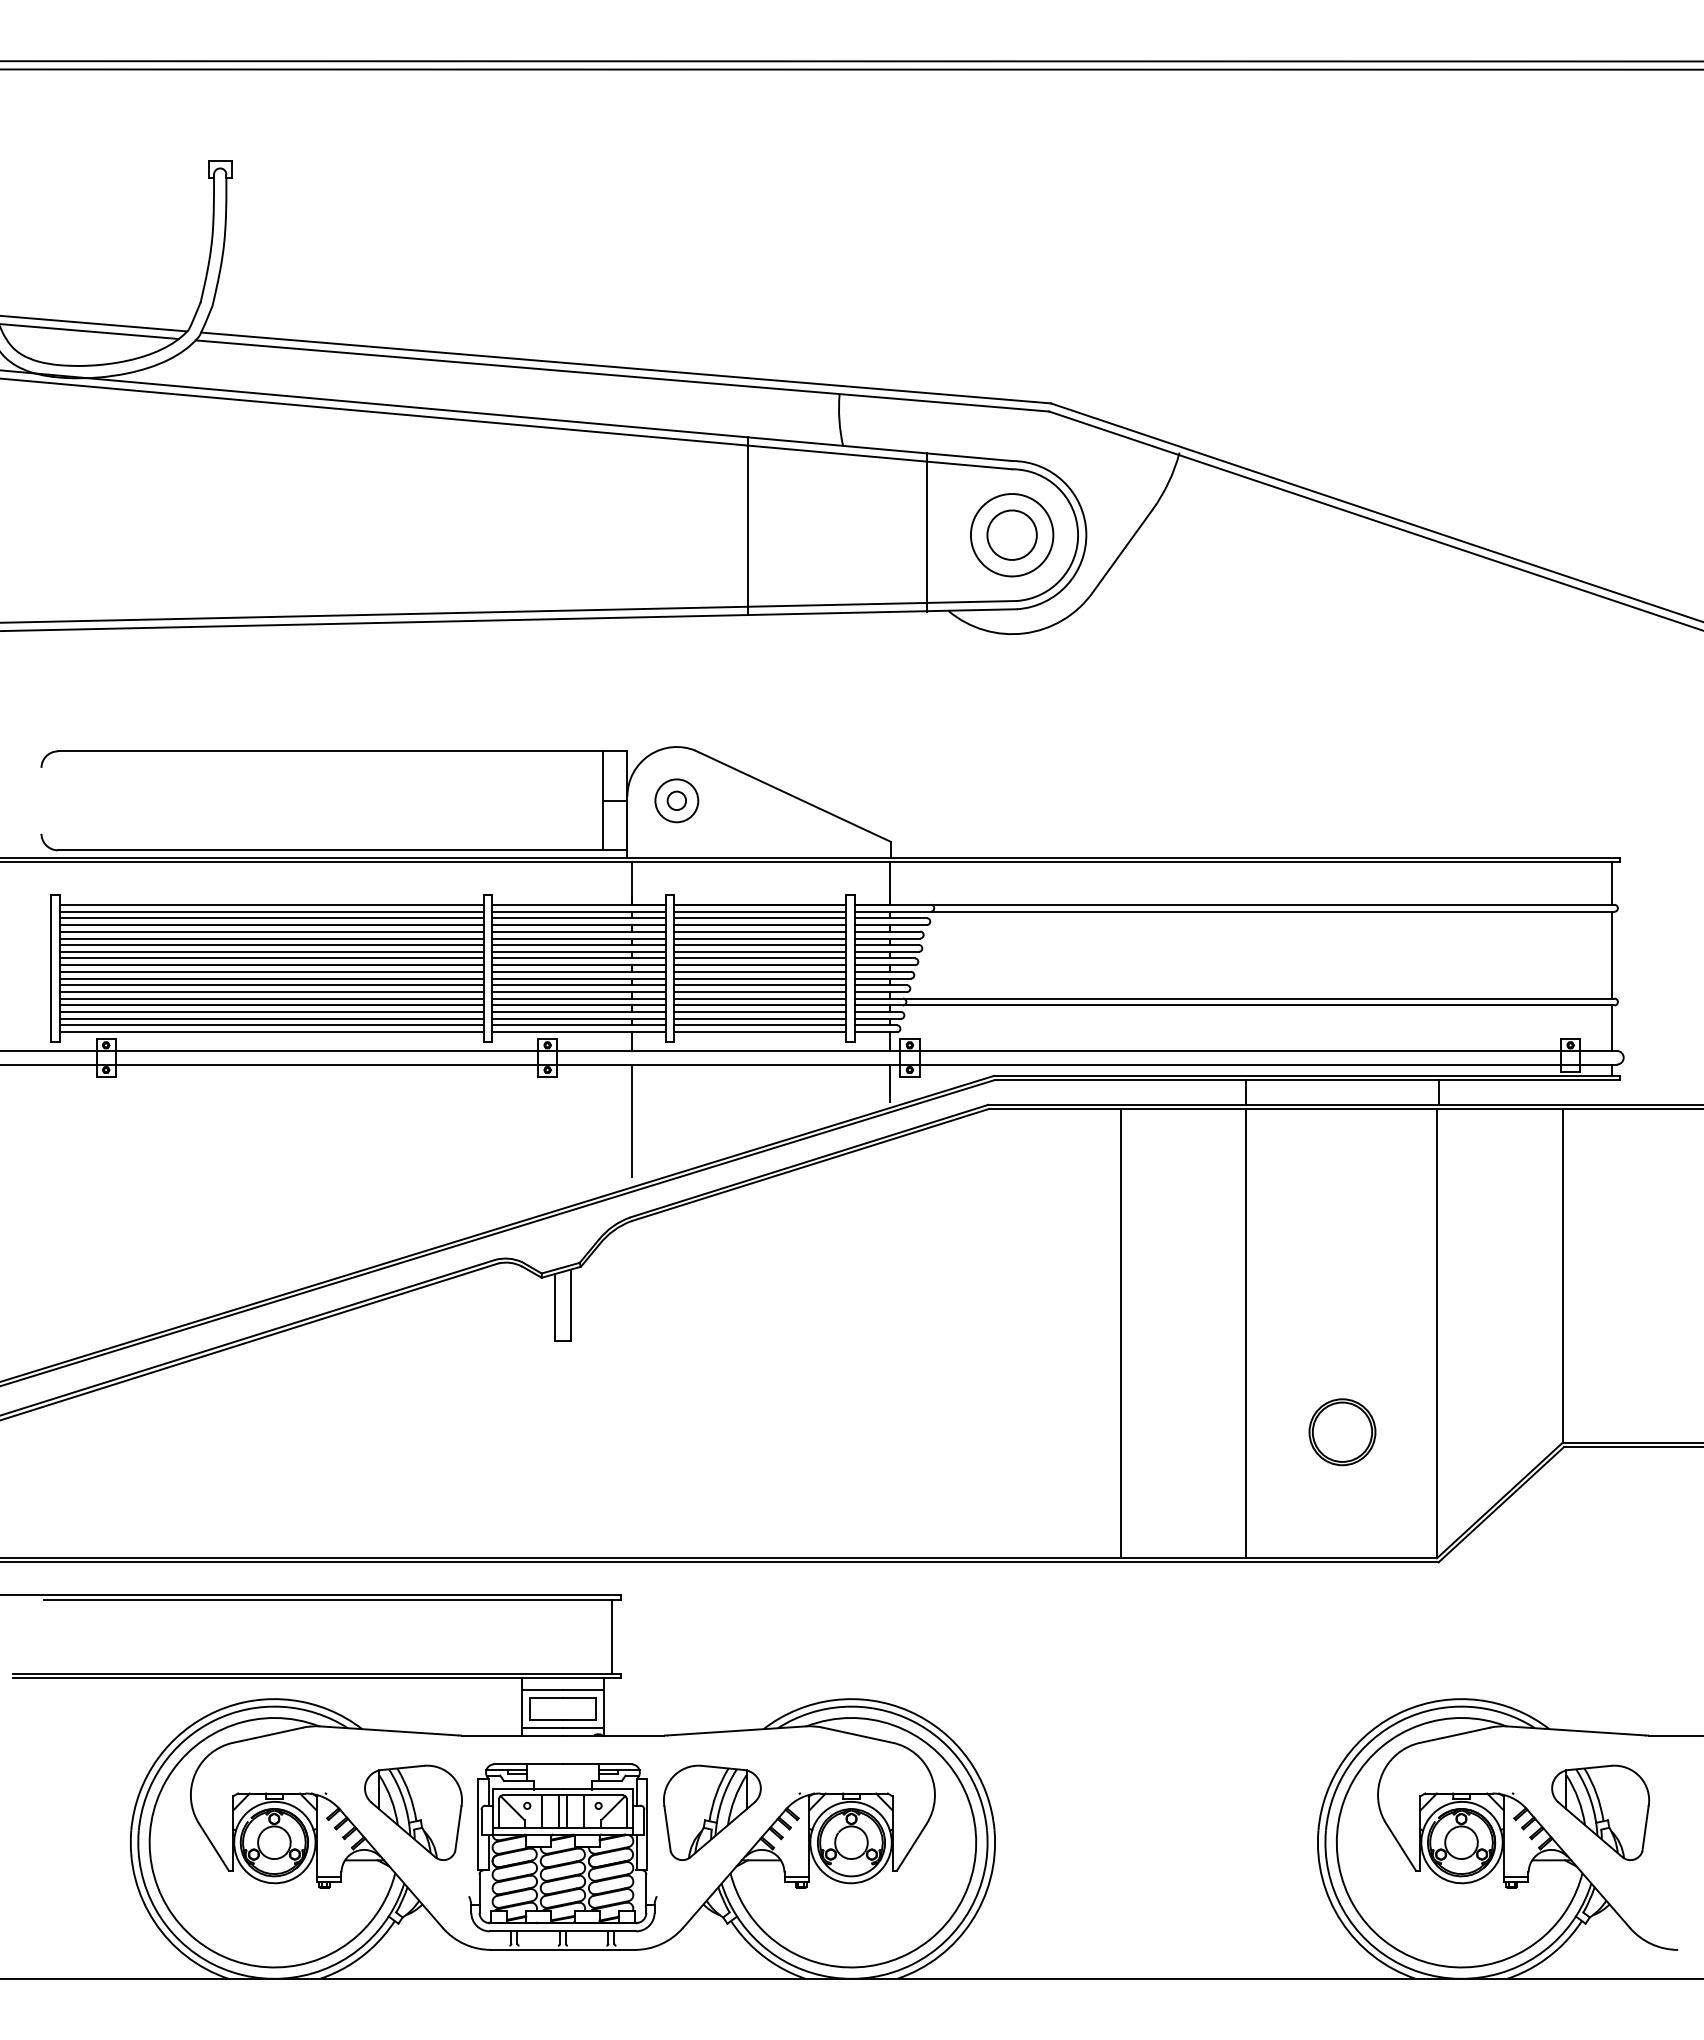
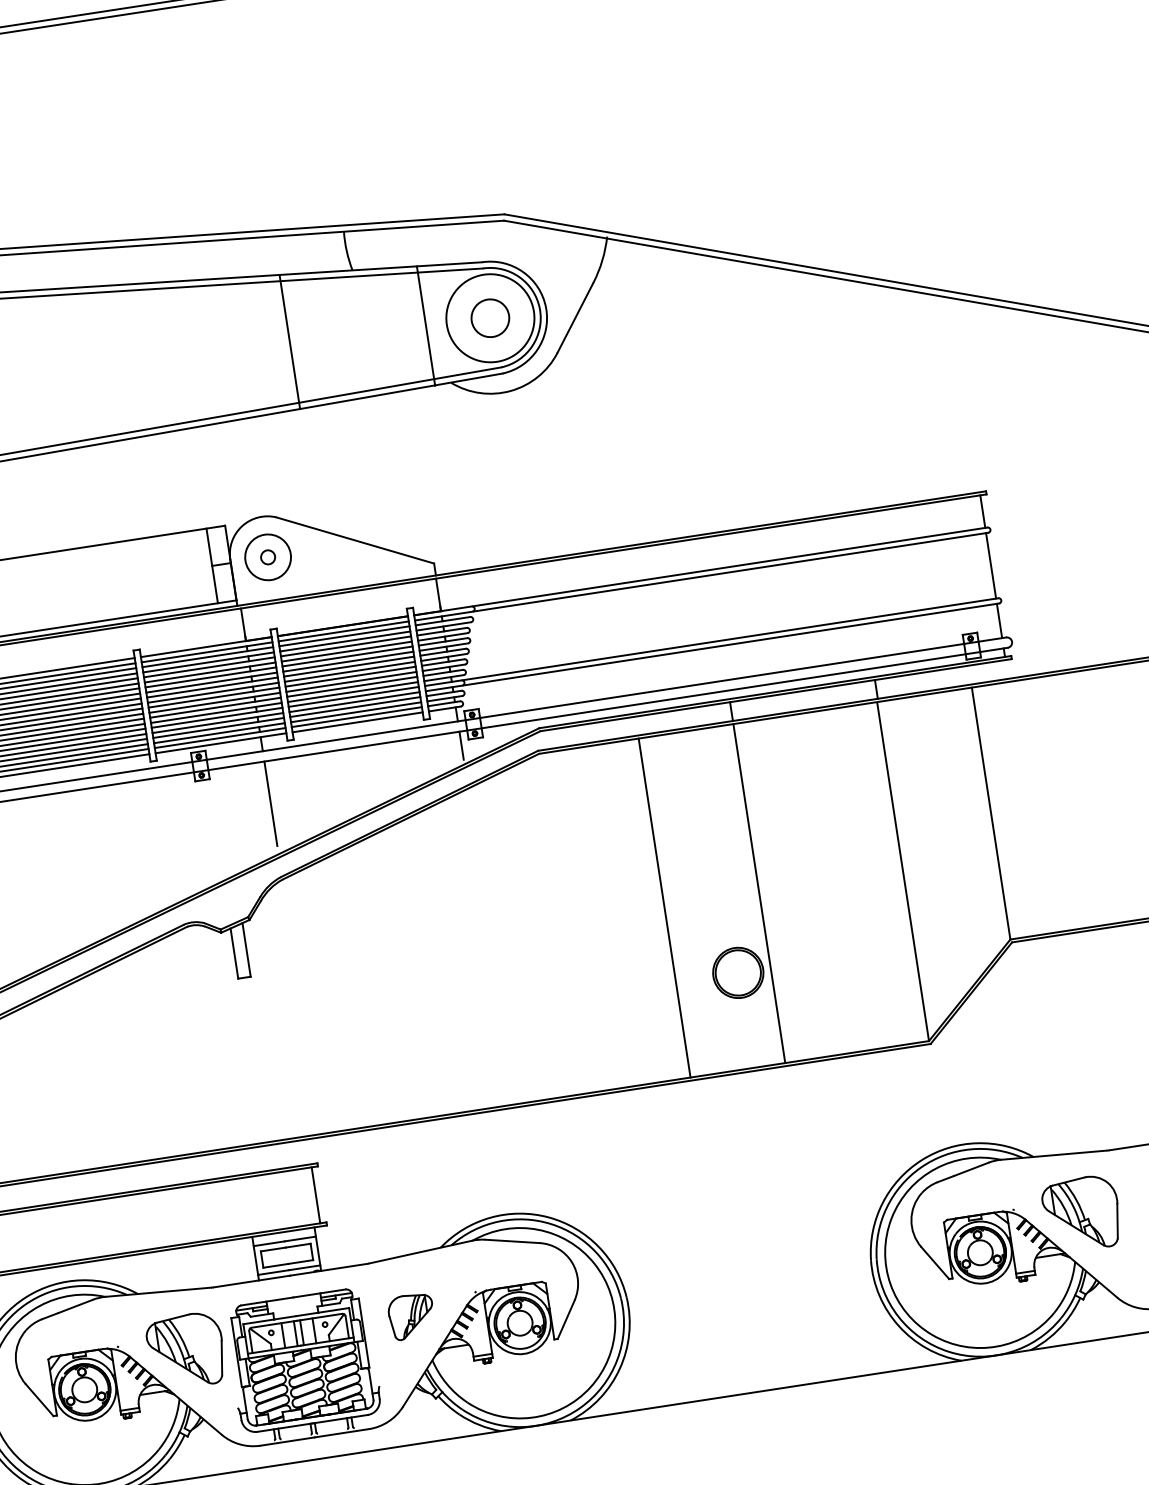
circle: (1011, 535) -> (489, 318), size x1.4
circle: (676, 800) -> (267, 557), size x1.4
part: (1342, 1432) -> (738, 973), moved
part: (712, 1812) -> (411, 1316), size x0.6

